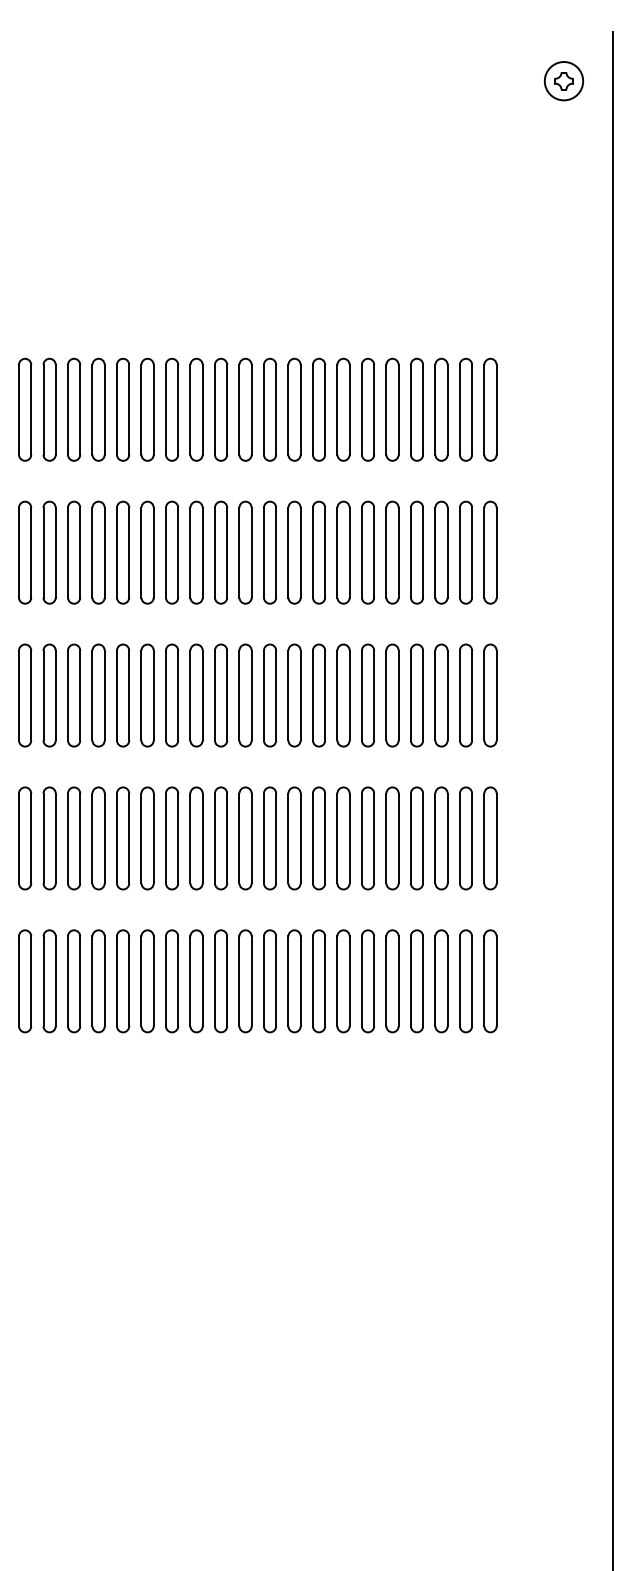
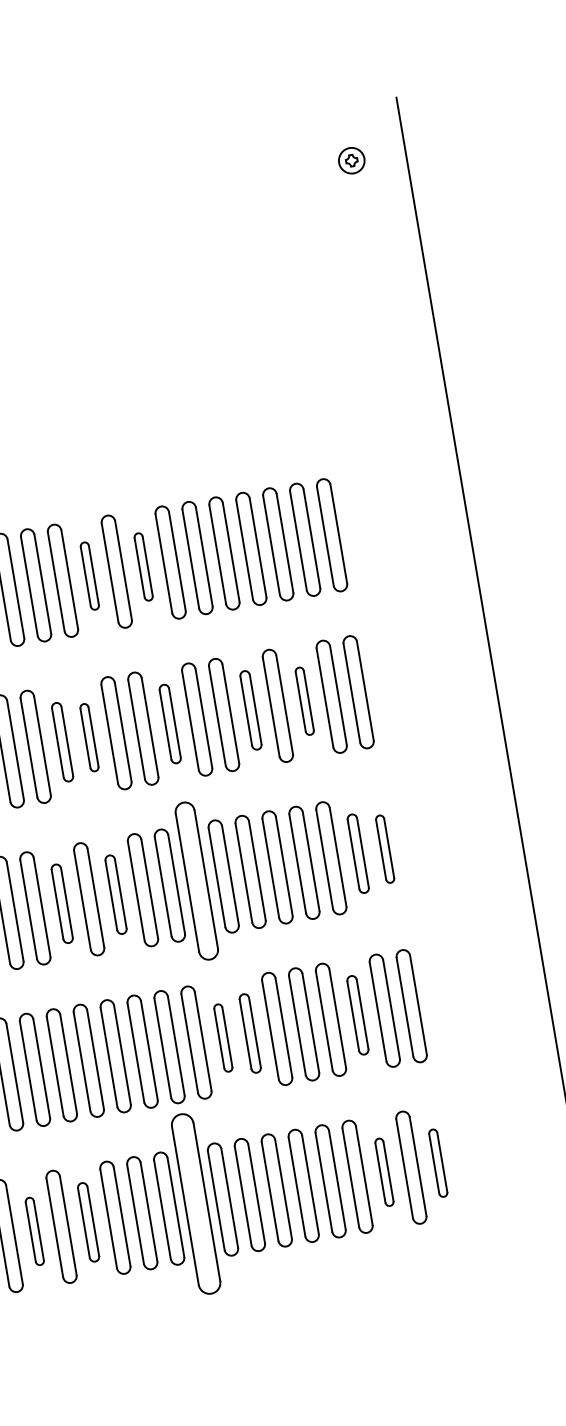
part: (563, 81) -> (351, 161), size x0.6
part: (269, 409) -> (89, 576), size x0.6
part: (318, 409) -> (143, 566), size x0.6
part: (220, 552) -> (61, 742), size x0.7
part: (245, 552) -> (89, 737), size x0.6
part: (318, 552) -> (169, 724), size x0.7
part: (392, 552) -> (250, 710), size x0.7
part: (441, 552) -> (304, 701), size x0.6
part: (196, 695) -> (62, 903), size x0.7
part: (245, 695) -> (116, 894), size x0.7
part: (318, 695) -> (196, 881), size x1.4
part: (465, 695) -> (357, 853), size x0.7
part: (490, 695) -> (385, 849), size x0.6
part: (318, 838) -> (222, 1038), size x0.6
part: (343, 838) -> (250, 1033), size x0.7
part: (441, 838) -> (357, 1015), size x0.7
part: (123, 981) -> (35, 1231), size x0.6
part: (172, 981) -> (88, 1222), size x0.7
part: (269, 981) -> (195, 1204), size x1.6
part: (441, 981) -> (384, 1172), size x0.6
part: (490, 981) -> (438, 1163), size x0.6

